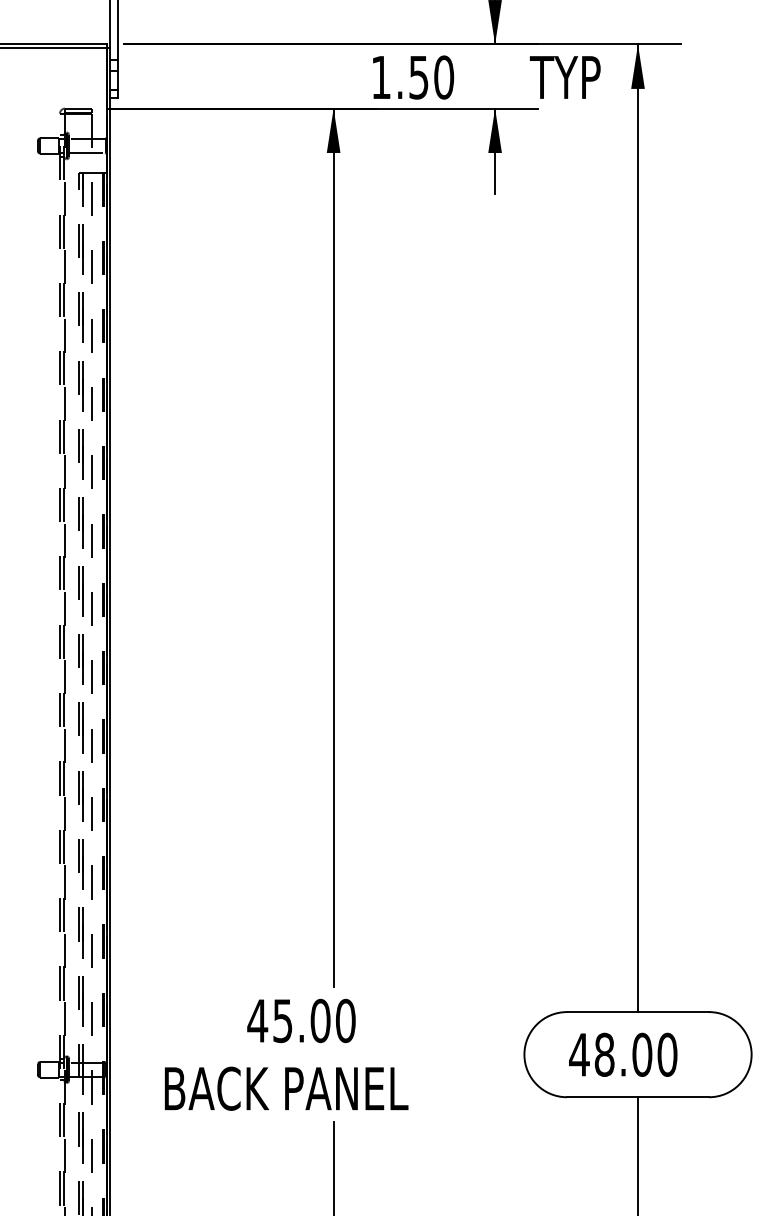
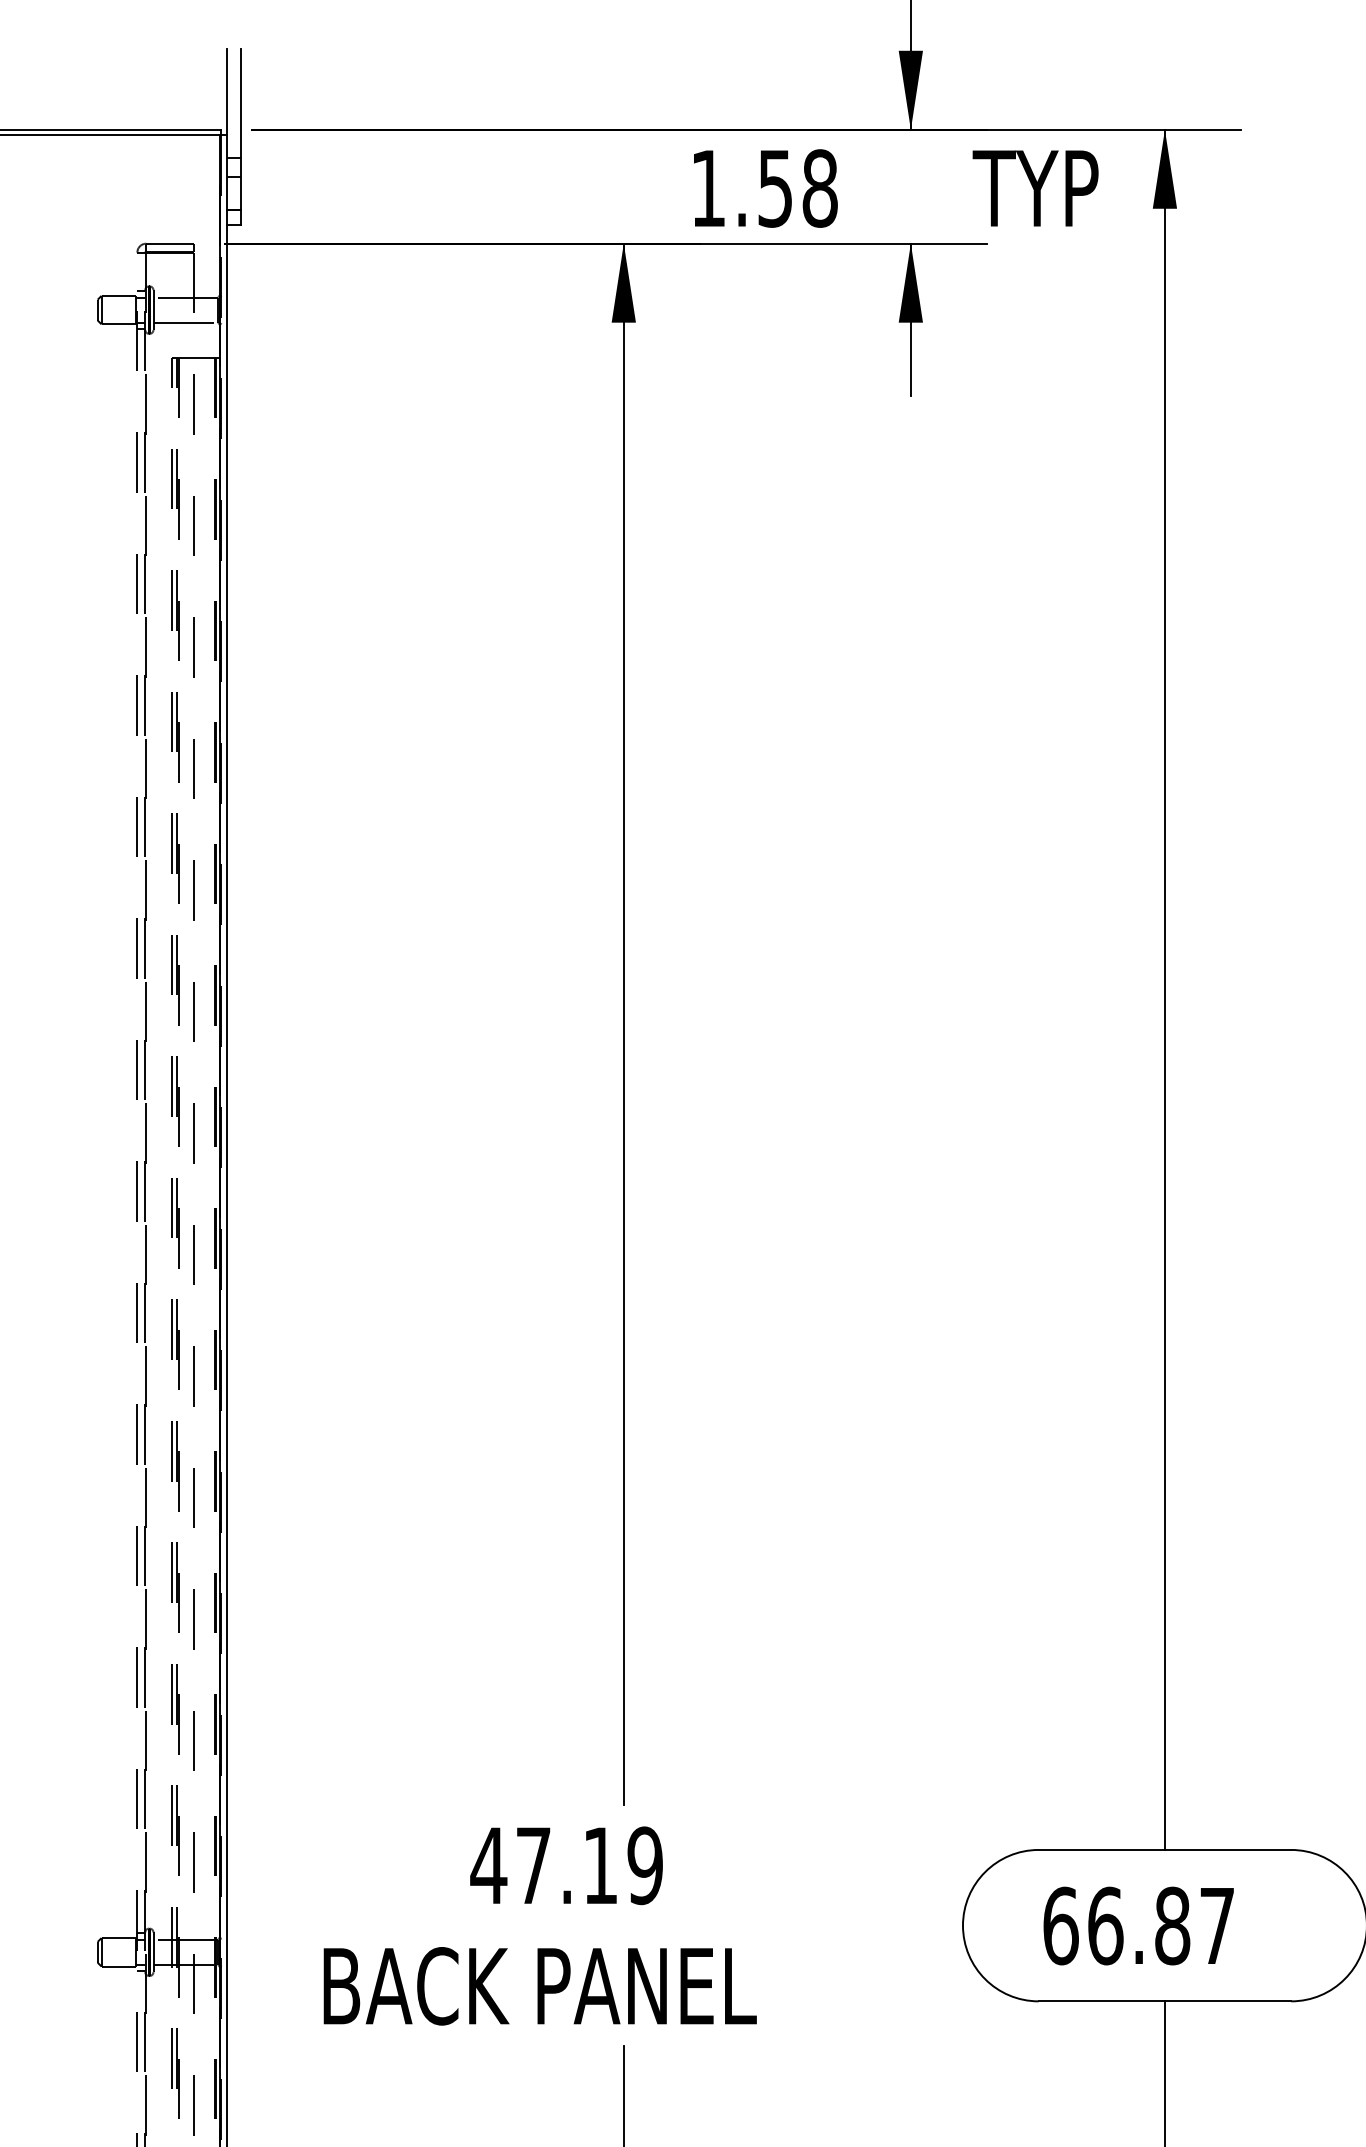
text: (444, 77) -> (820, 188), 1.50 -> 1.58
text: (314, 1020) -> (589, 1864), 45.00 -> 47.19
text: (623, 1054) -> (1139, 1925), 48.00 -> 66.87

